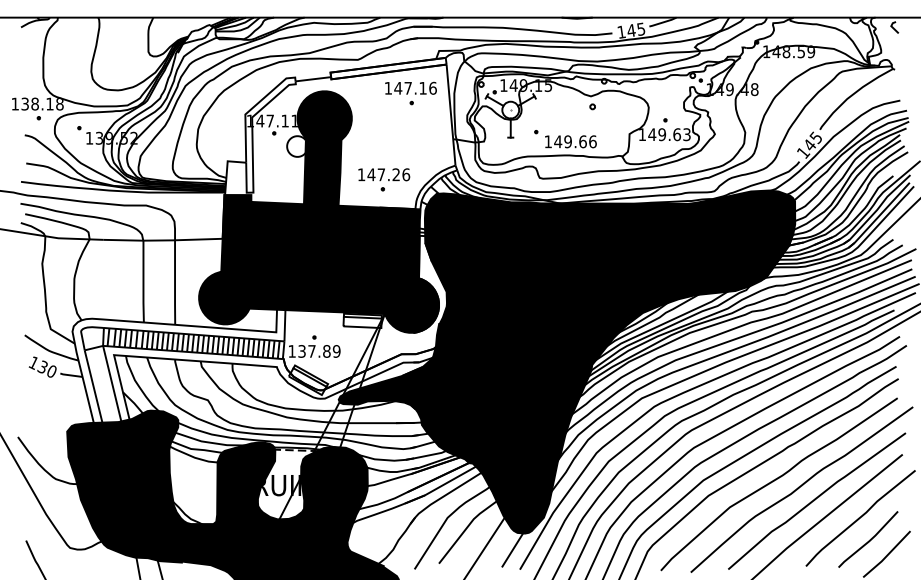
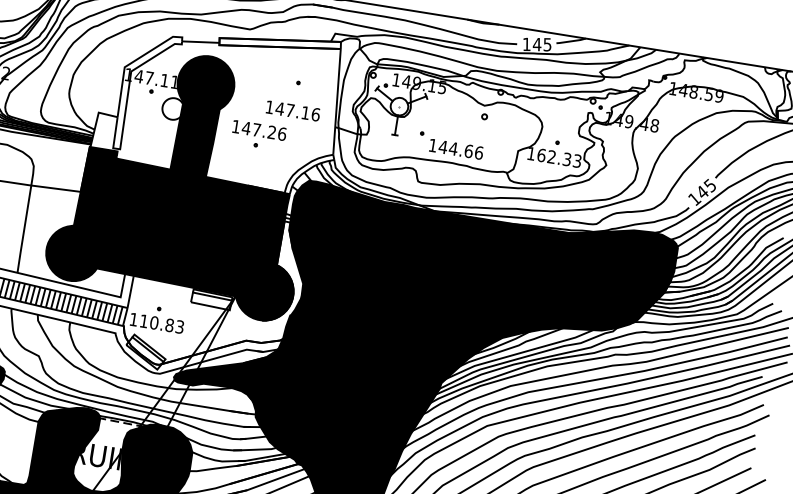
text: (410, 87) -> (292, 110), moved
text: (664, 134) -> (554, 157), 149.63 -> 162.33
text: (568, 141) -> (453, 148), 149.66 -> 144.66
part: (384, 179) -> (259, 135), moved
text: (319, 351) -> (162, 324), 137.89 -> 110.83

